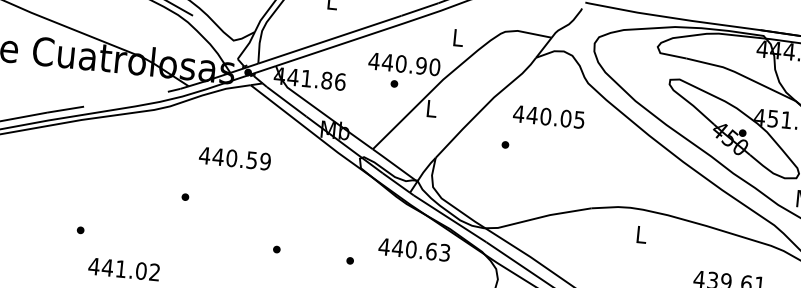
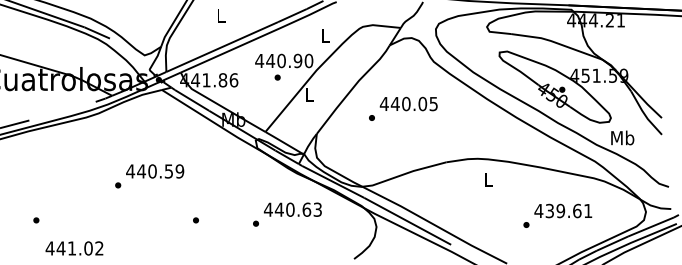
text: (548, 116) -> (408, 103), moved
text: (235, 158) -> (155, 171), moved
text: (413, 249) -> (292, 209), moved

